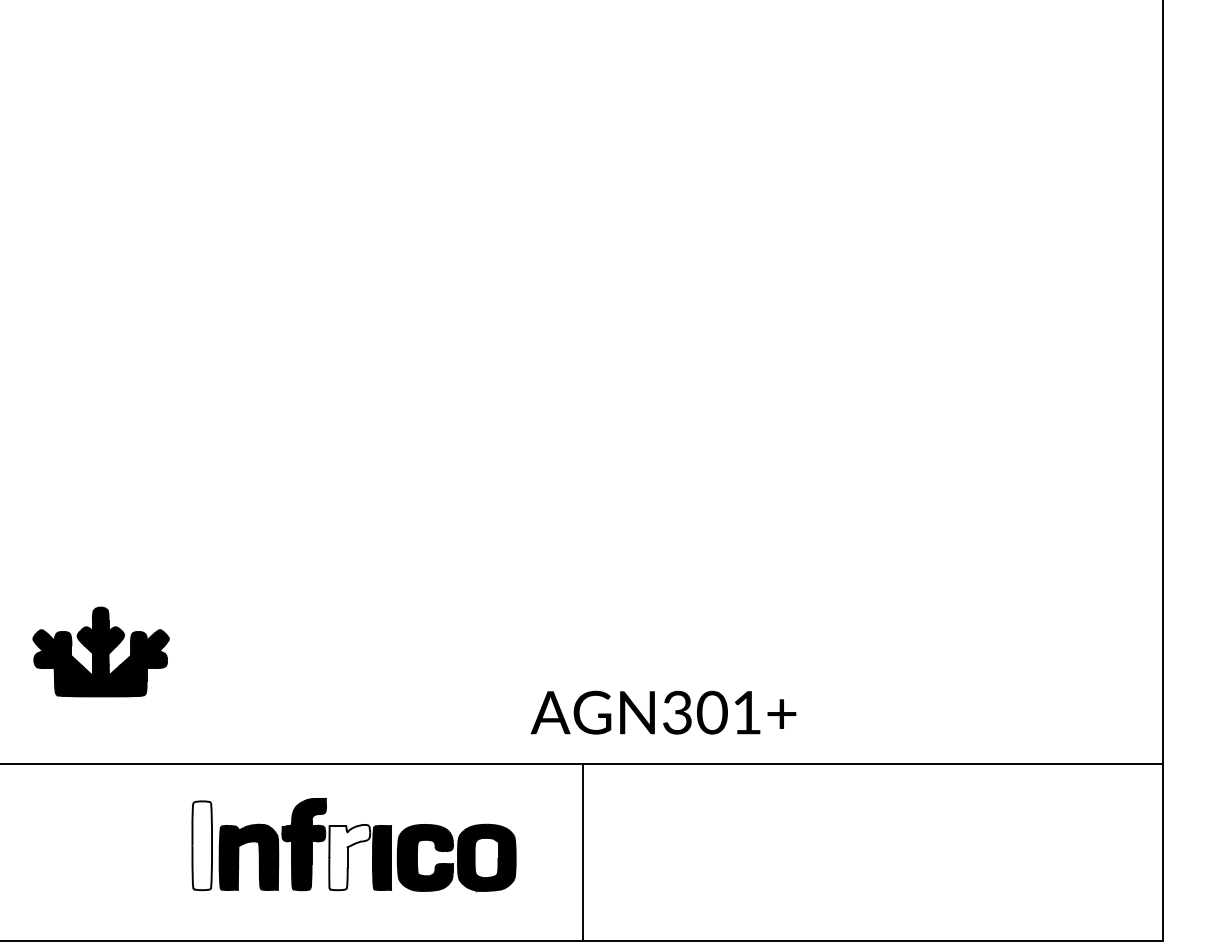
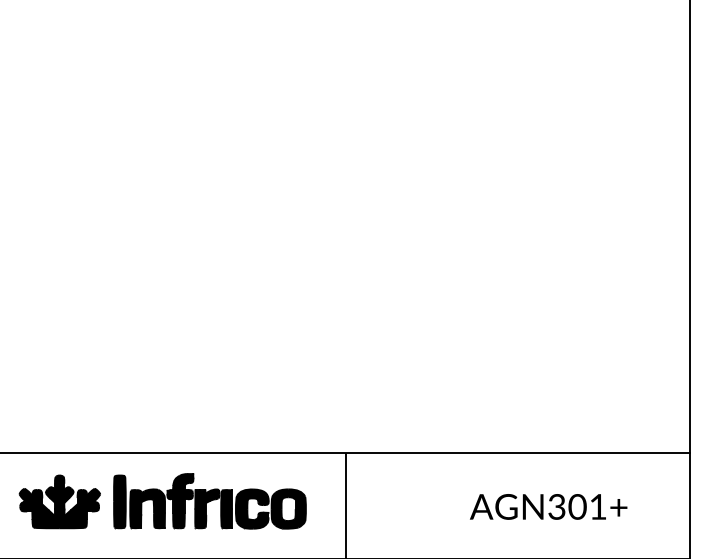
part: (100, 651) -> (59, 501), moved
text: (663, 711) -> (548, 506), moved
fill: (201, 845) -> (119, 501), added
fill: (349, 856) -> (207, 508), added

